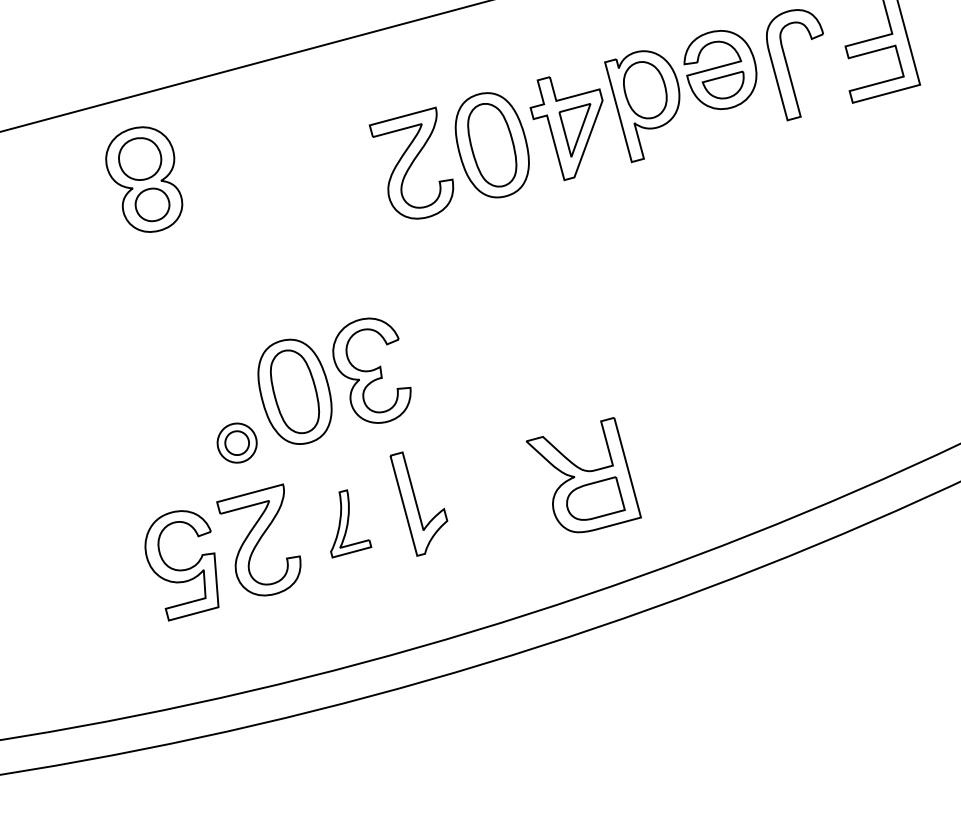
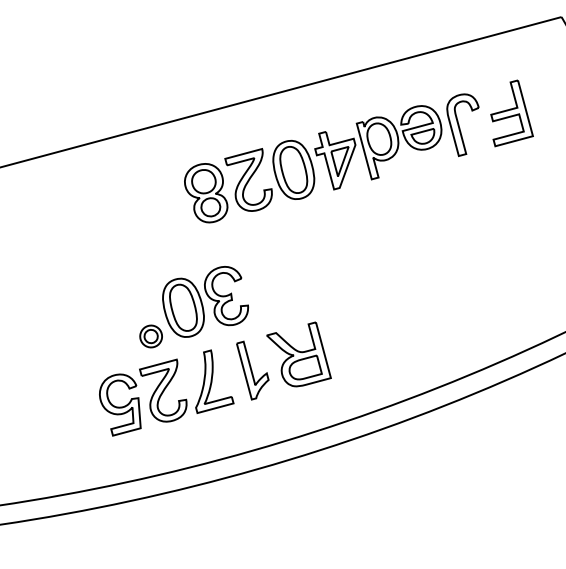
part: (144, 180) -> (206, 193), moved
part: (583, 475) -> (298, 354), moved
part: (350, 523) -> (214, 381), size x1.67

